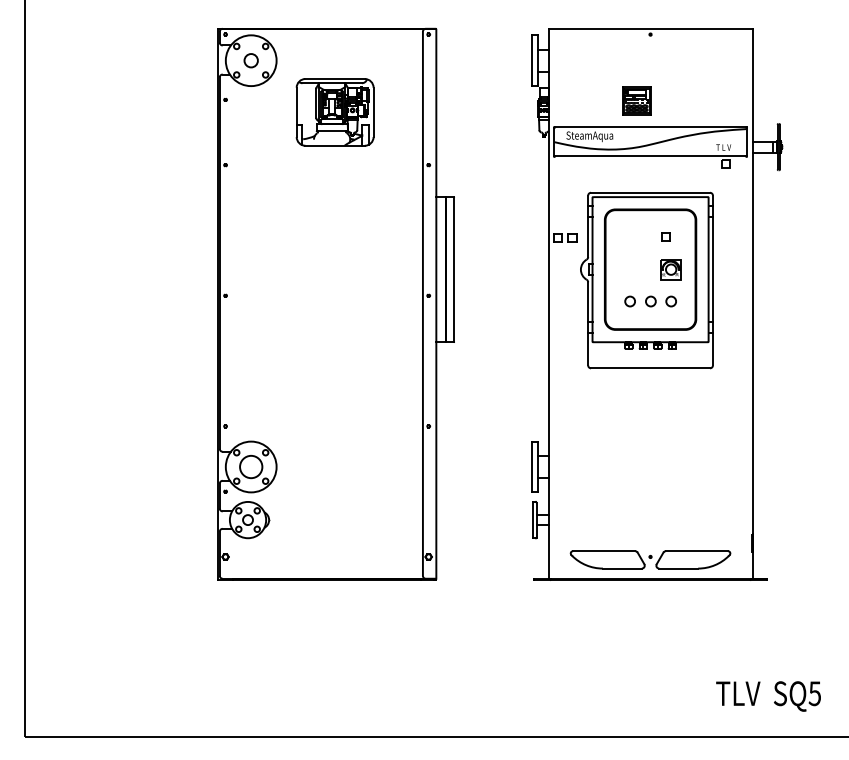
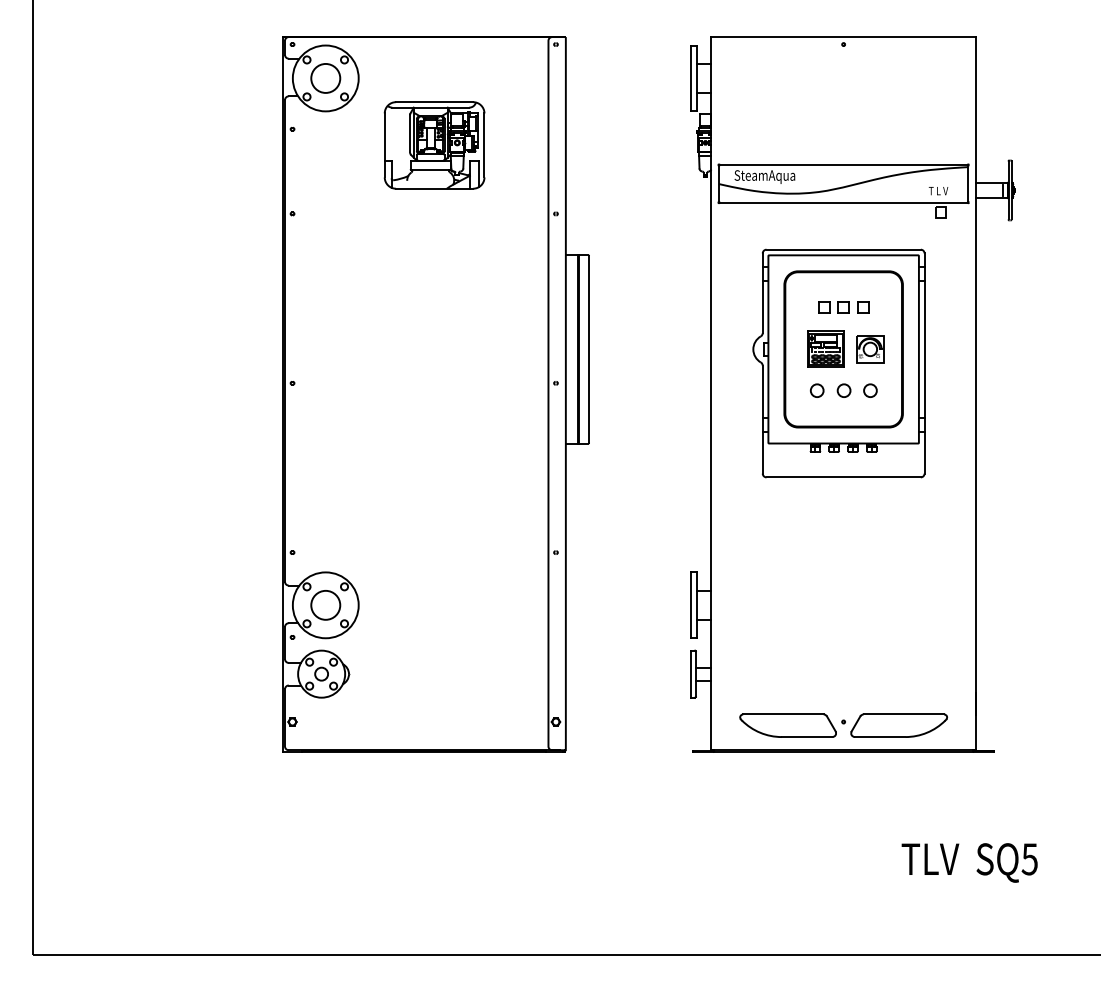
circle: (251, 59) -> (325, 77), size x1.67
part: (636, 100) -> (825, 348), moved
part: (564, 238) -> (833, 307), moved
text: (768, 696) -> (969, 862), moved

